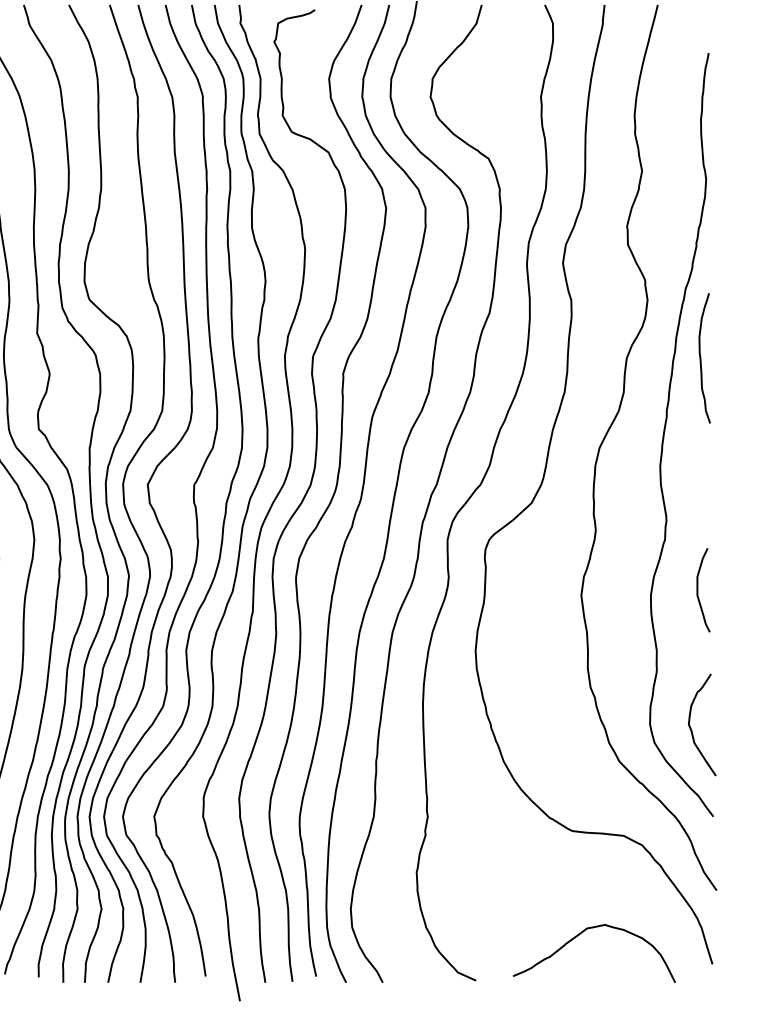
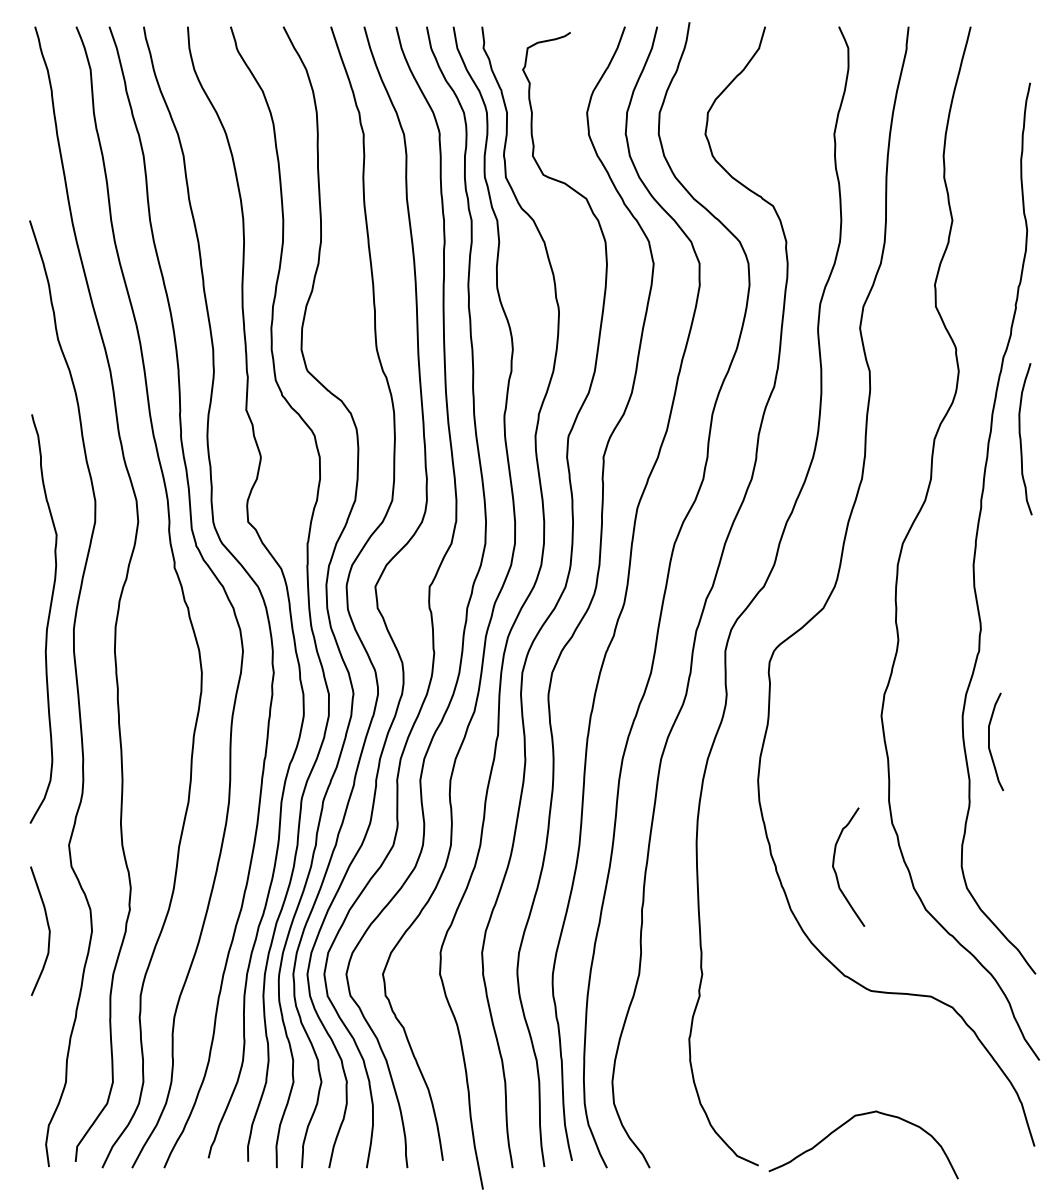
curve: (697, 589) -> (989, 741), moved
curve: (691, 726) -> (835, 869), moved
curve: (578, 936) -> (845, 1124), moved

